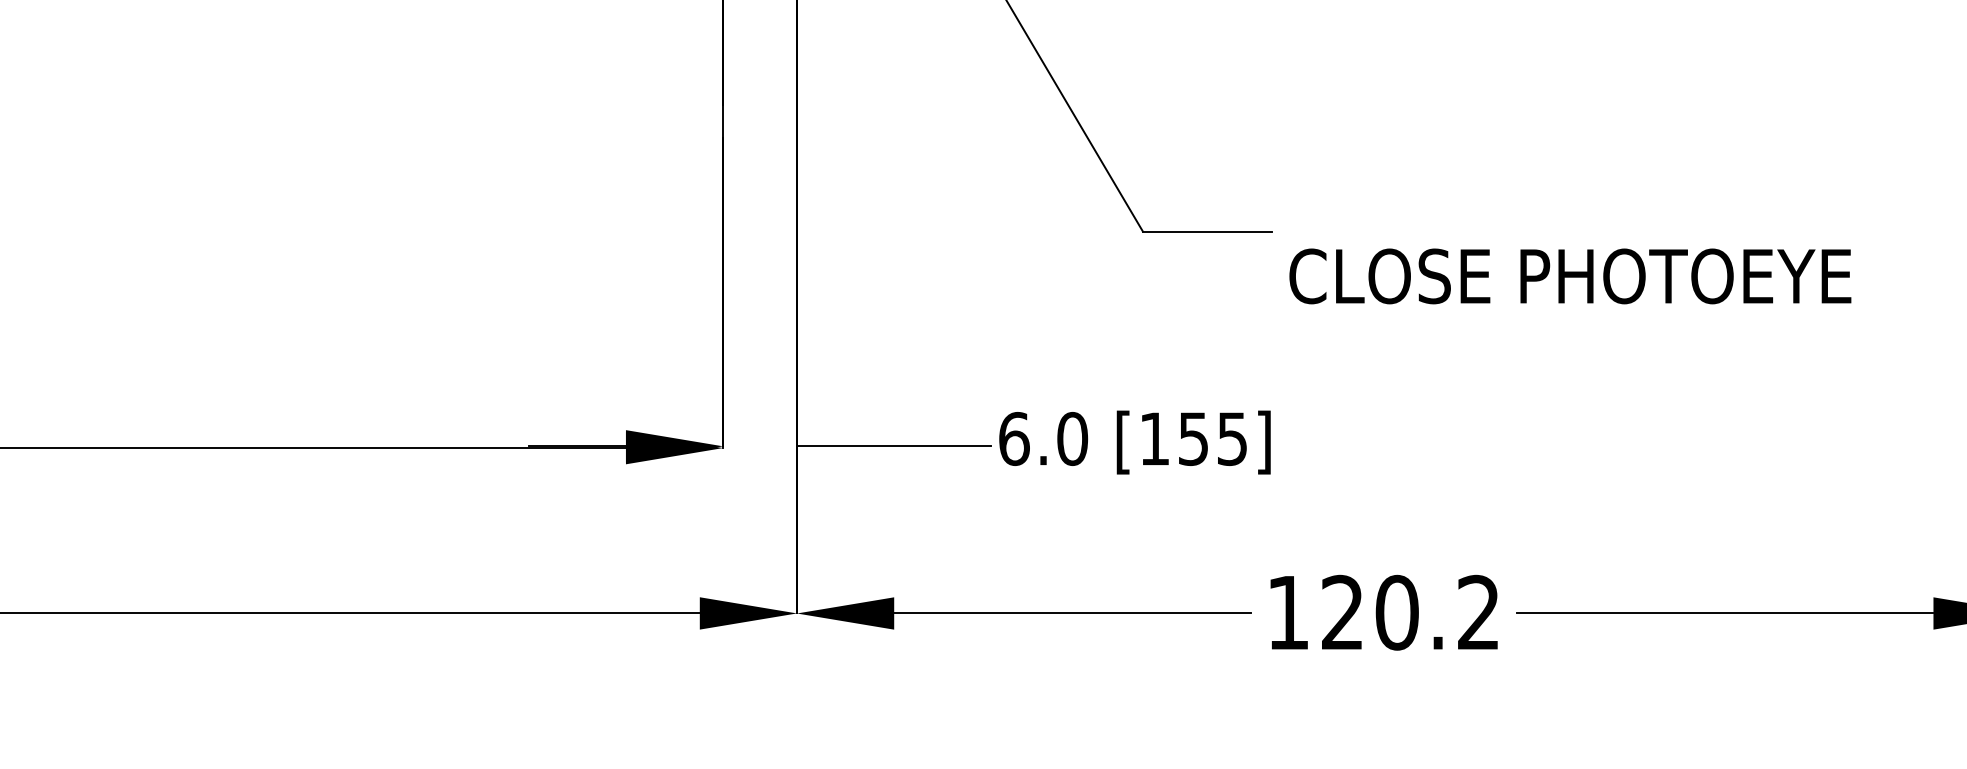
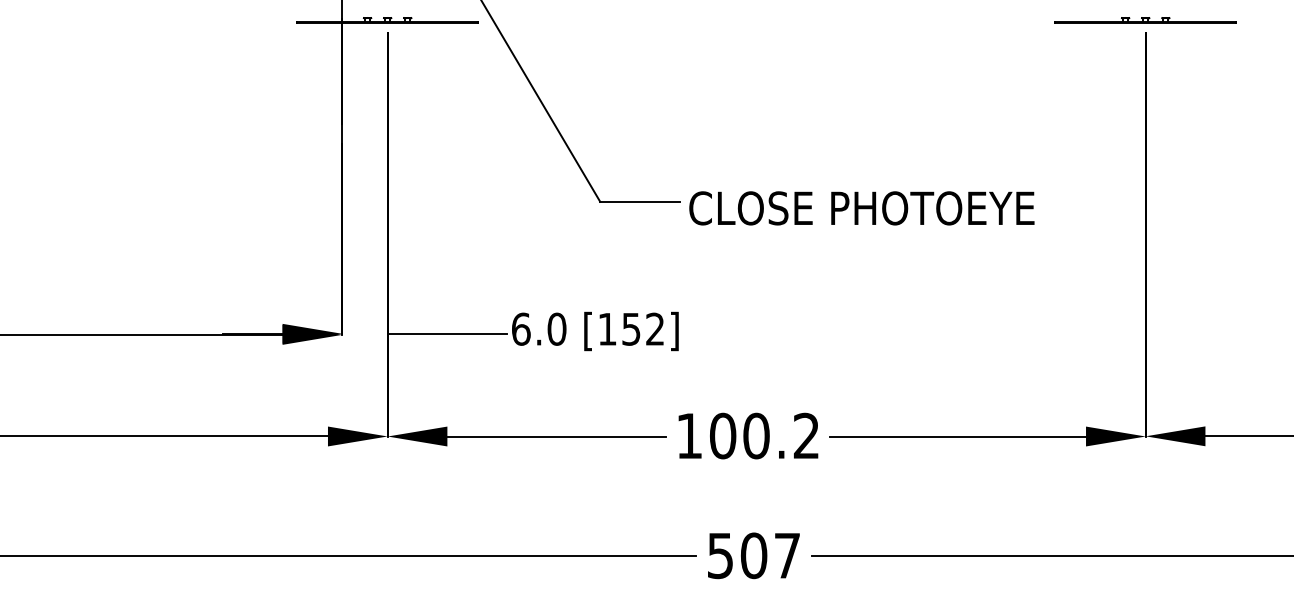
text: (1569, 276) -> (861, 208), moved
text: (1231, 437) -> (654, 328), [155] -> [152]
text: (1343, 611) -> (723, 435), 120.2 -> 100.2

